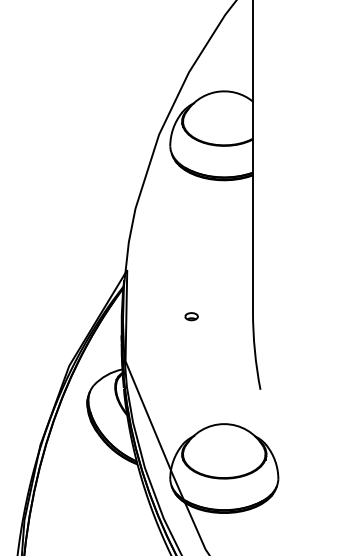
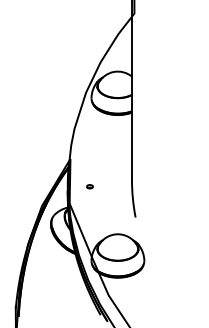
part: (190, 316) -> (89, 186), moved

